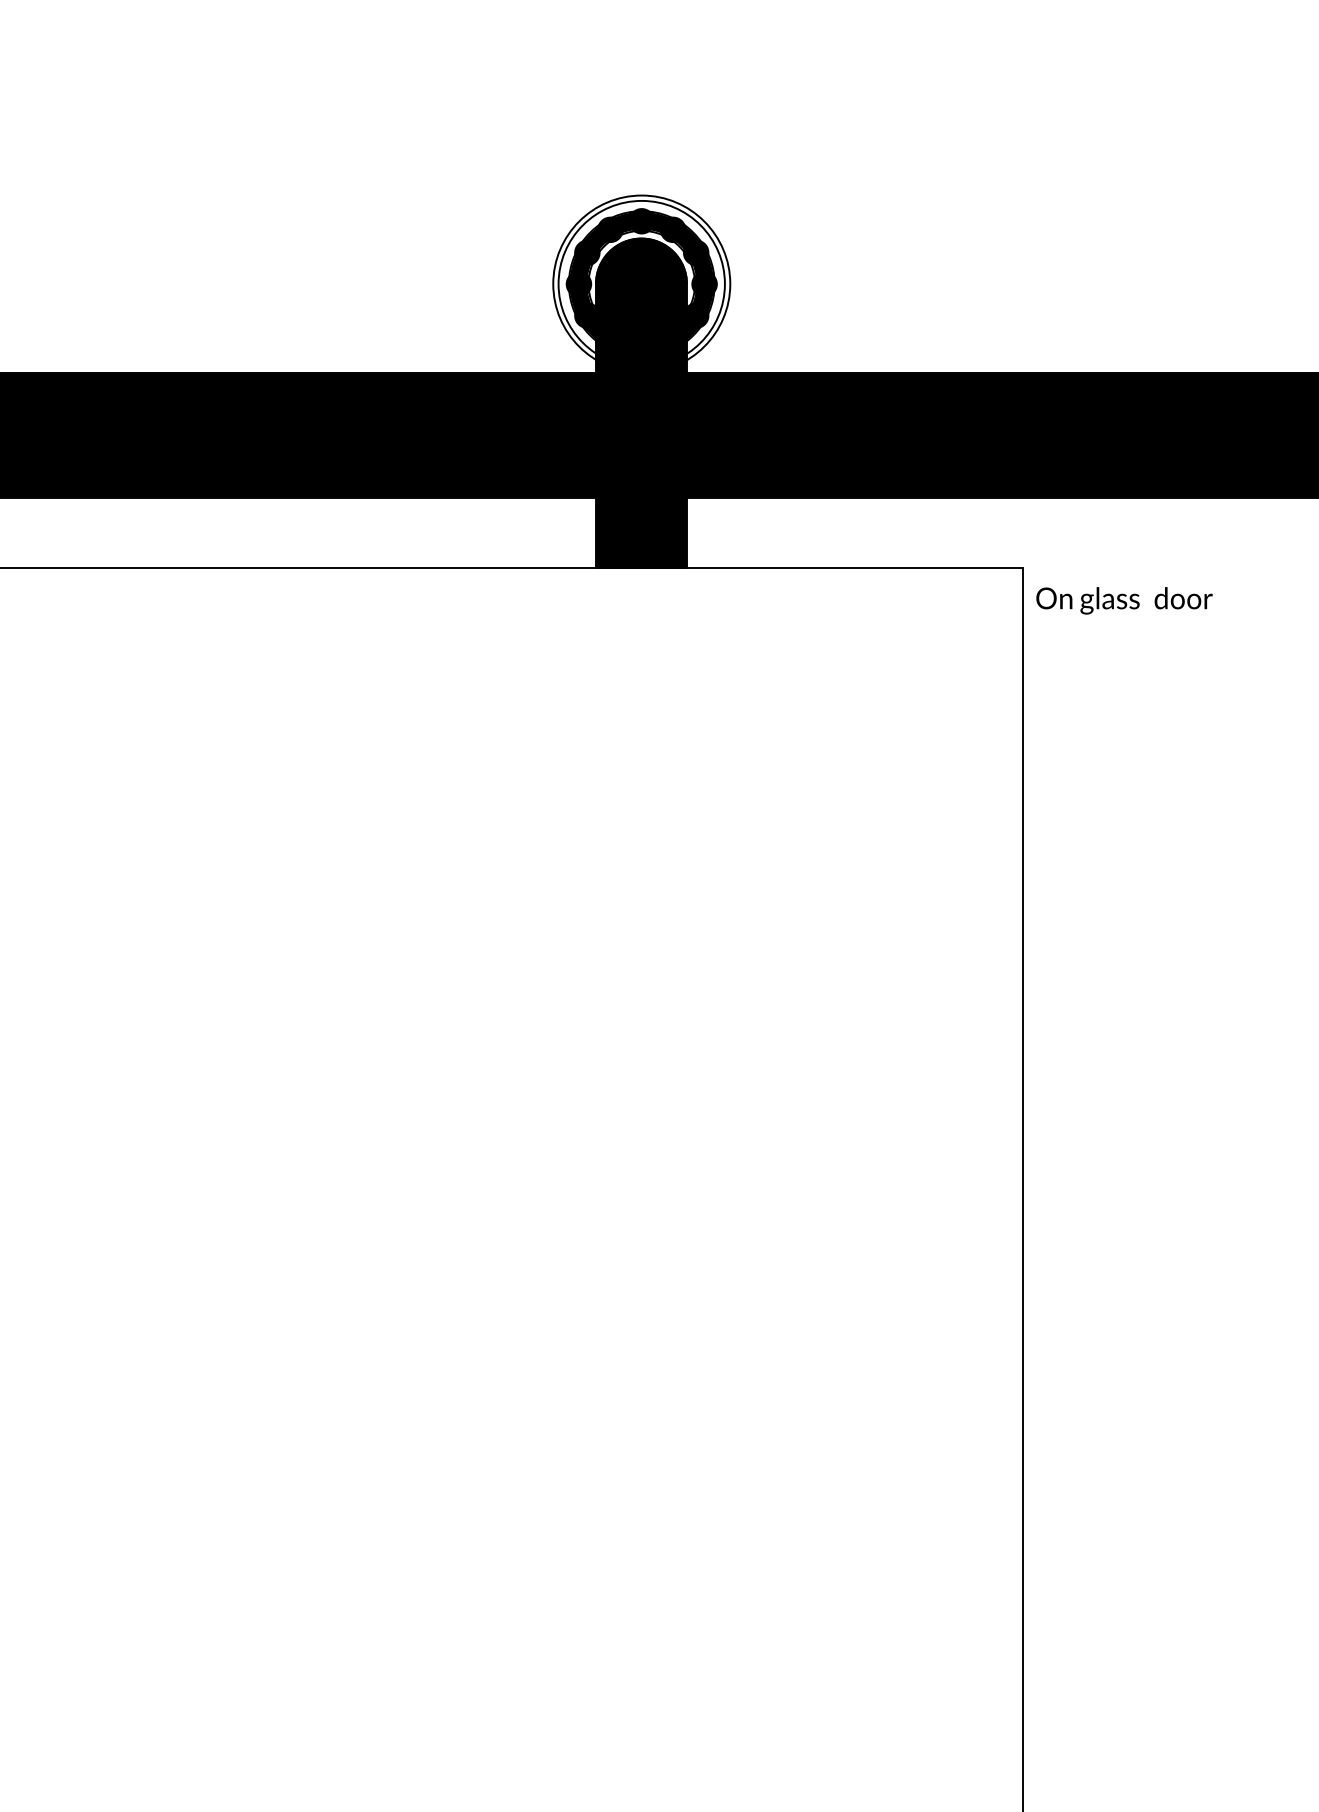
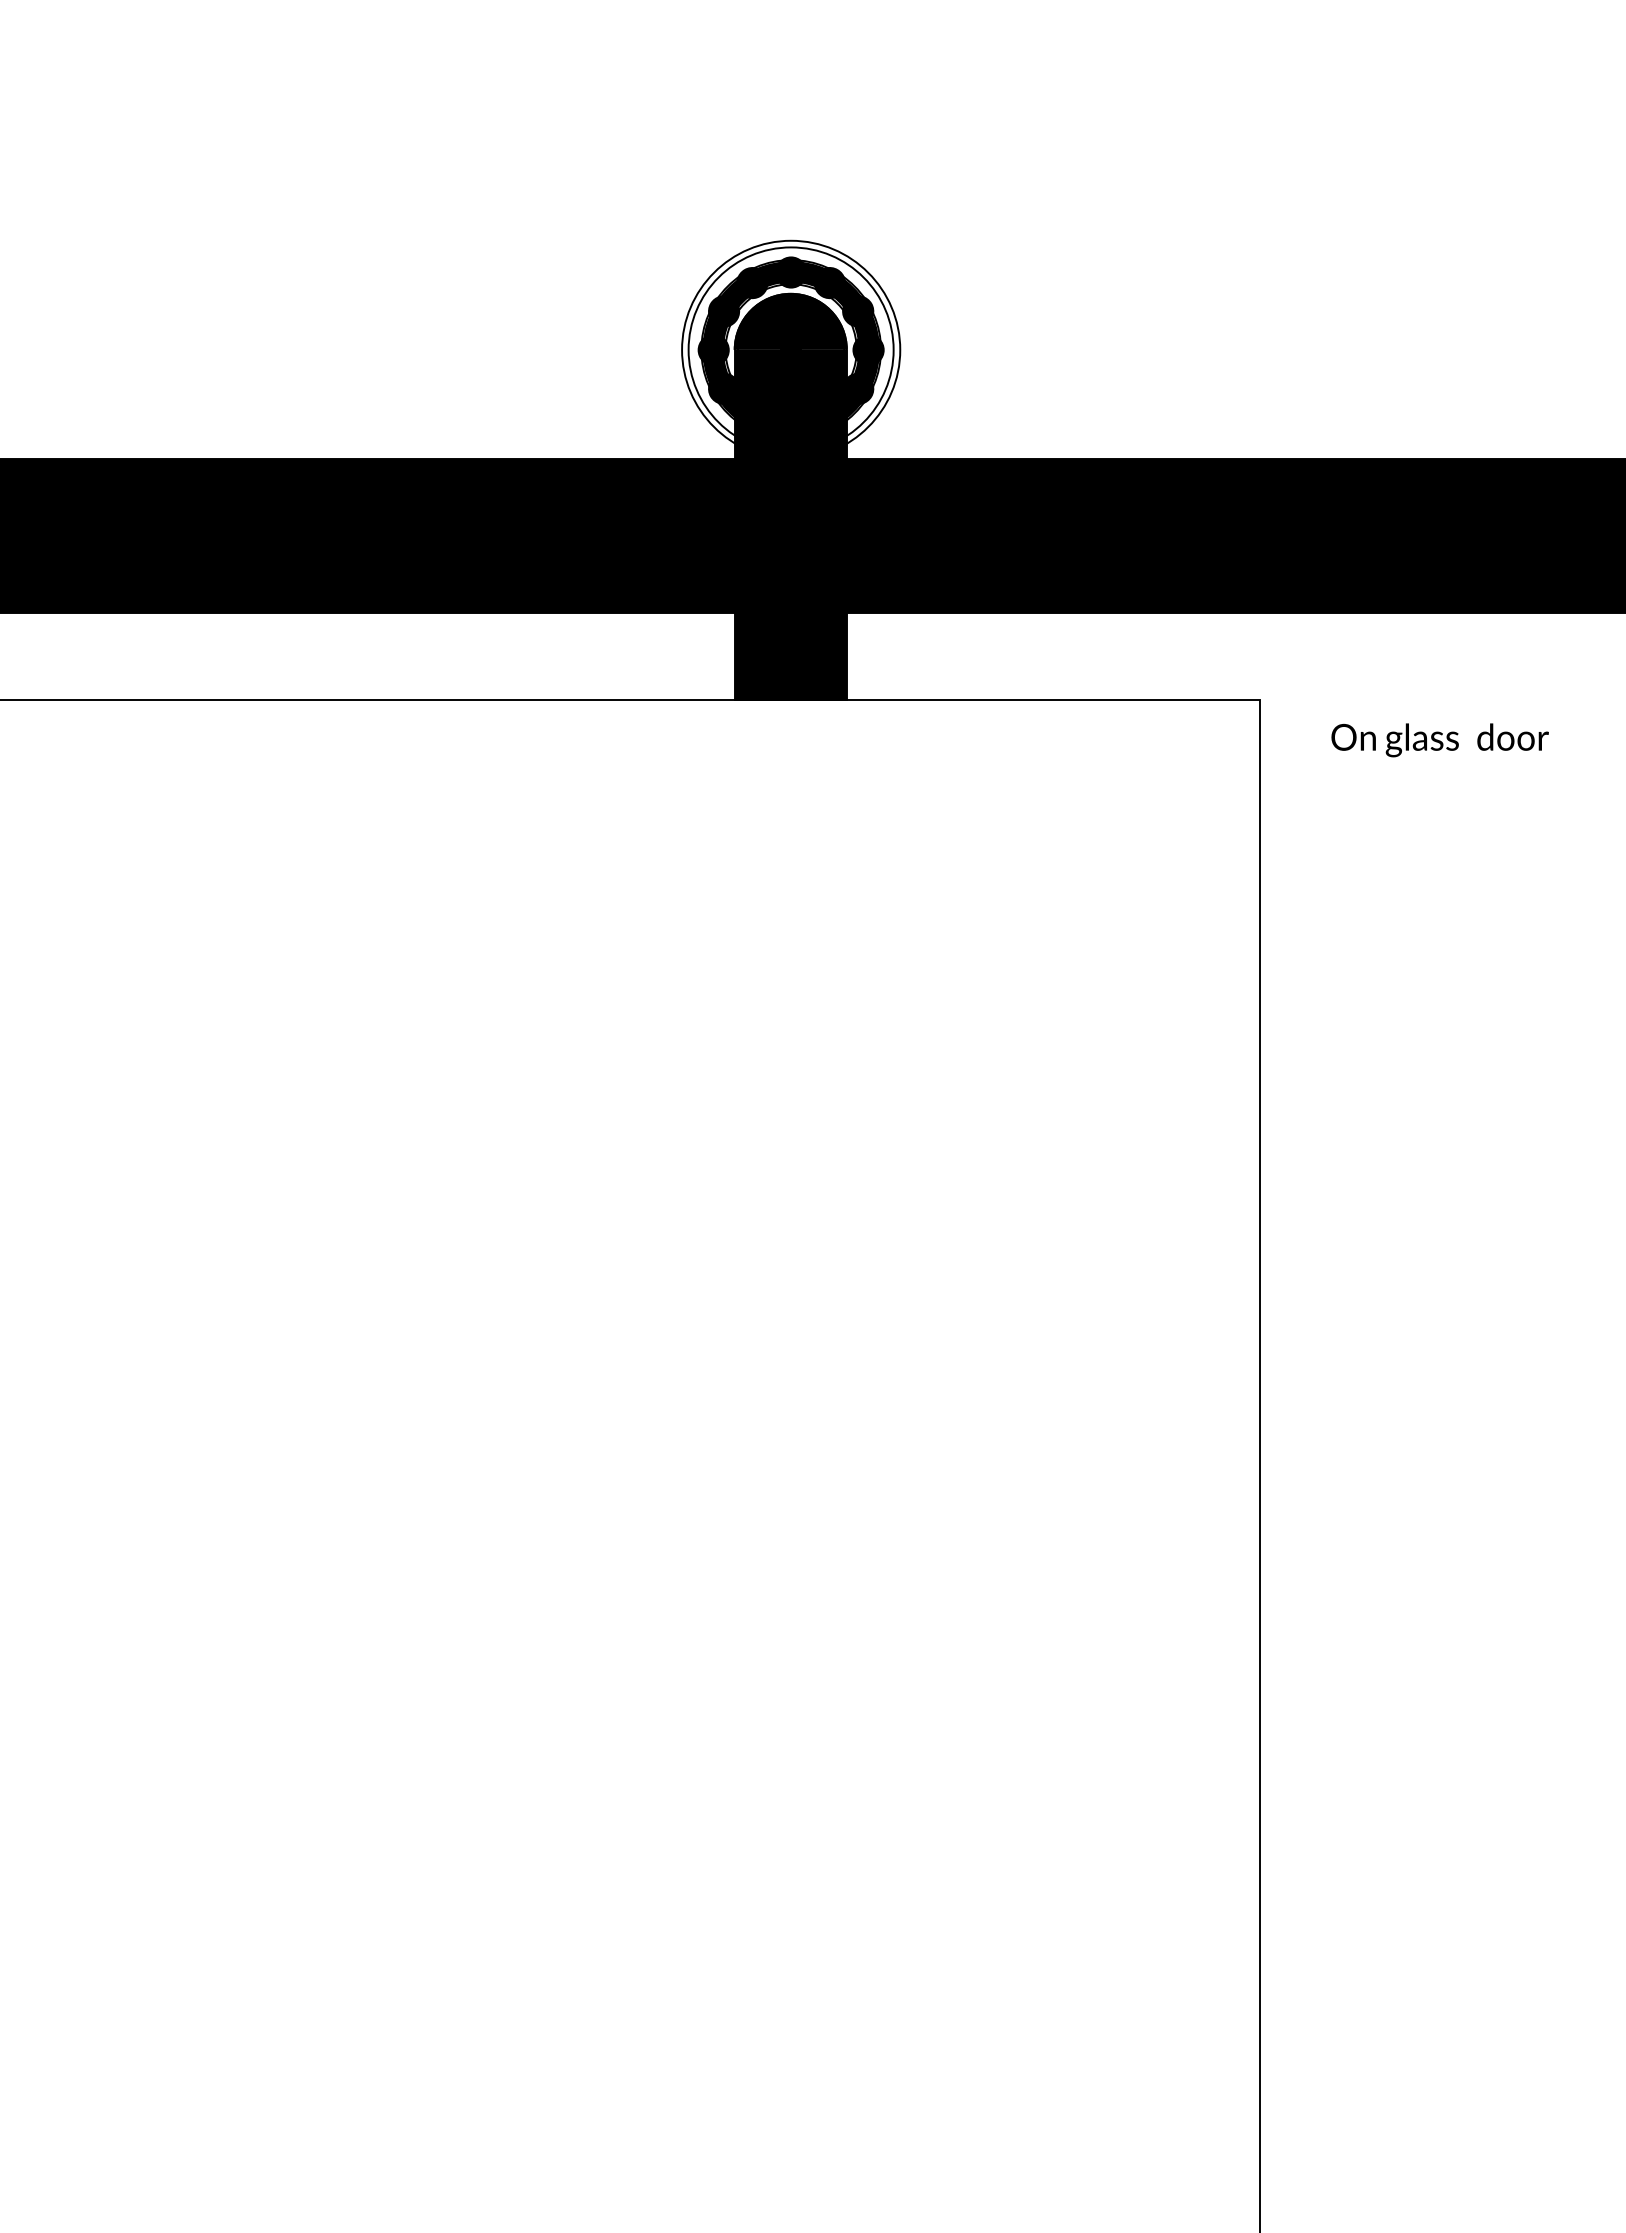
text: (1123, 600) -> (1439, 740), moved

